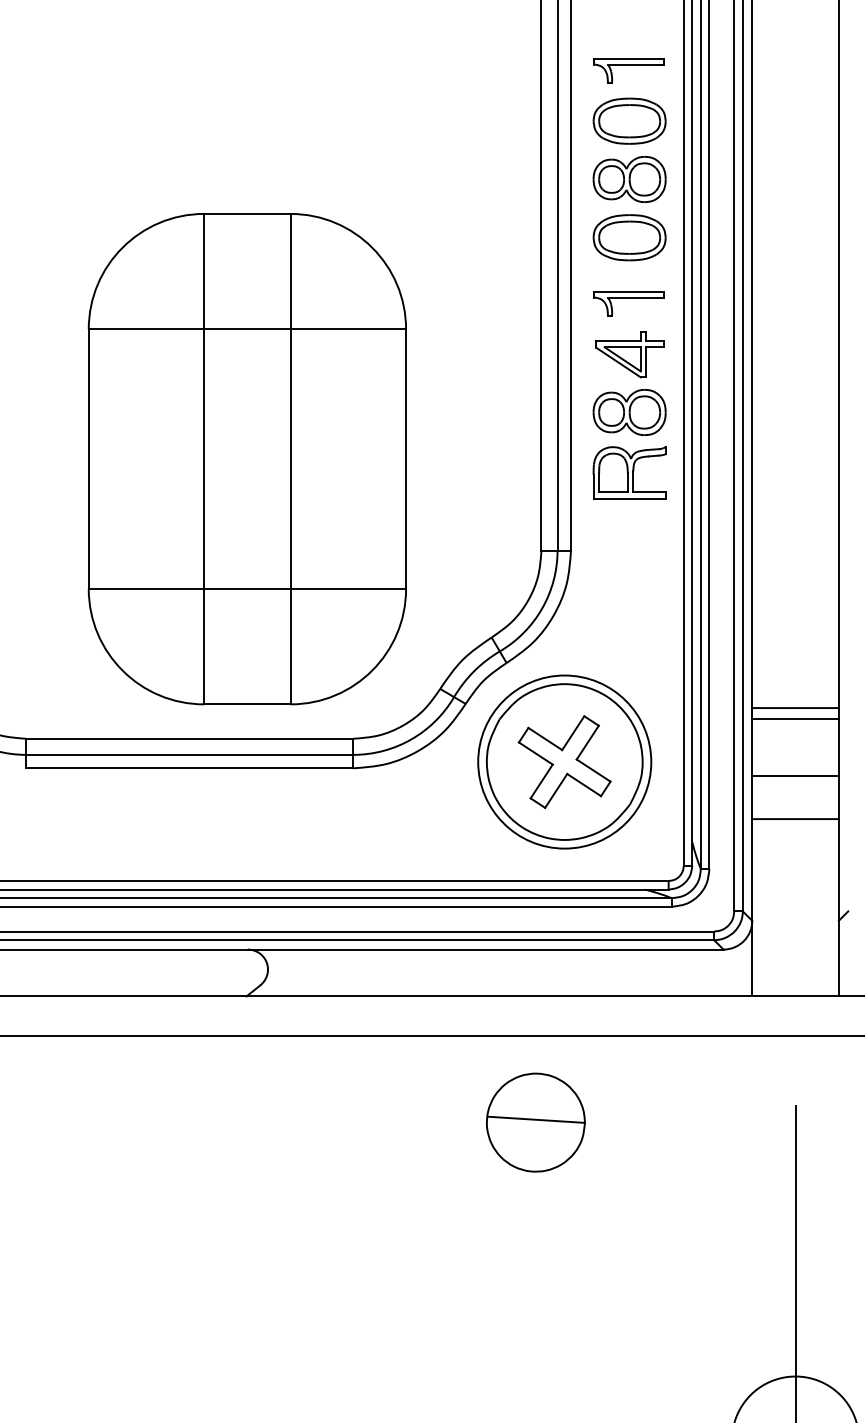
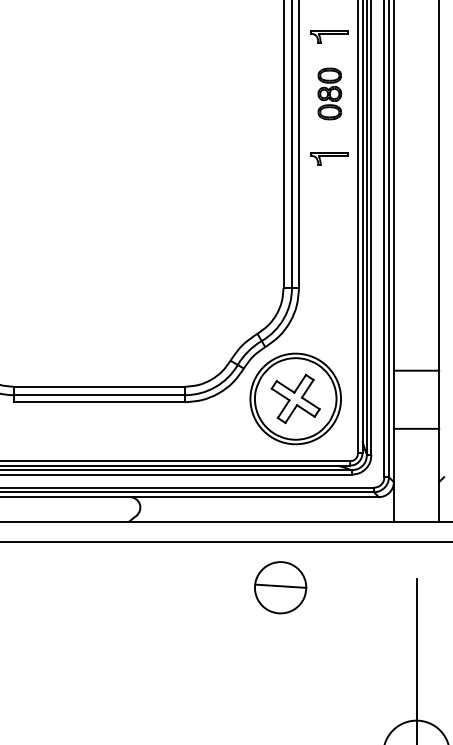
part: (629, 178) -> (329, 93), size x0.6
part: (629, 415) -> (329, 217), removed
part: (247, 459) -> (129, 240), removed
line: (795, 719) -> (416, 376), removed
line: (795, 776) -> (416, 406), removed

